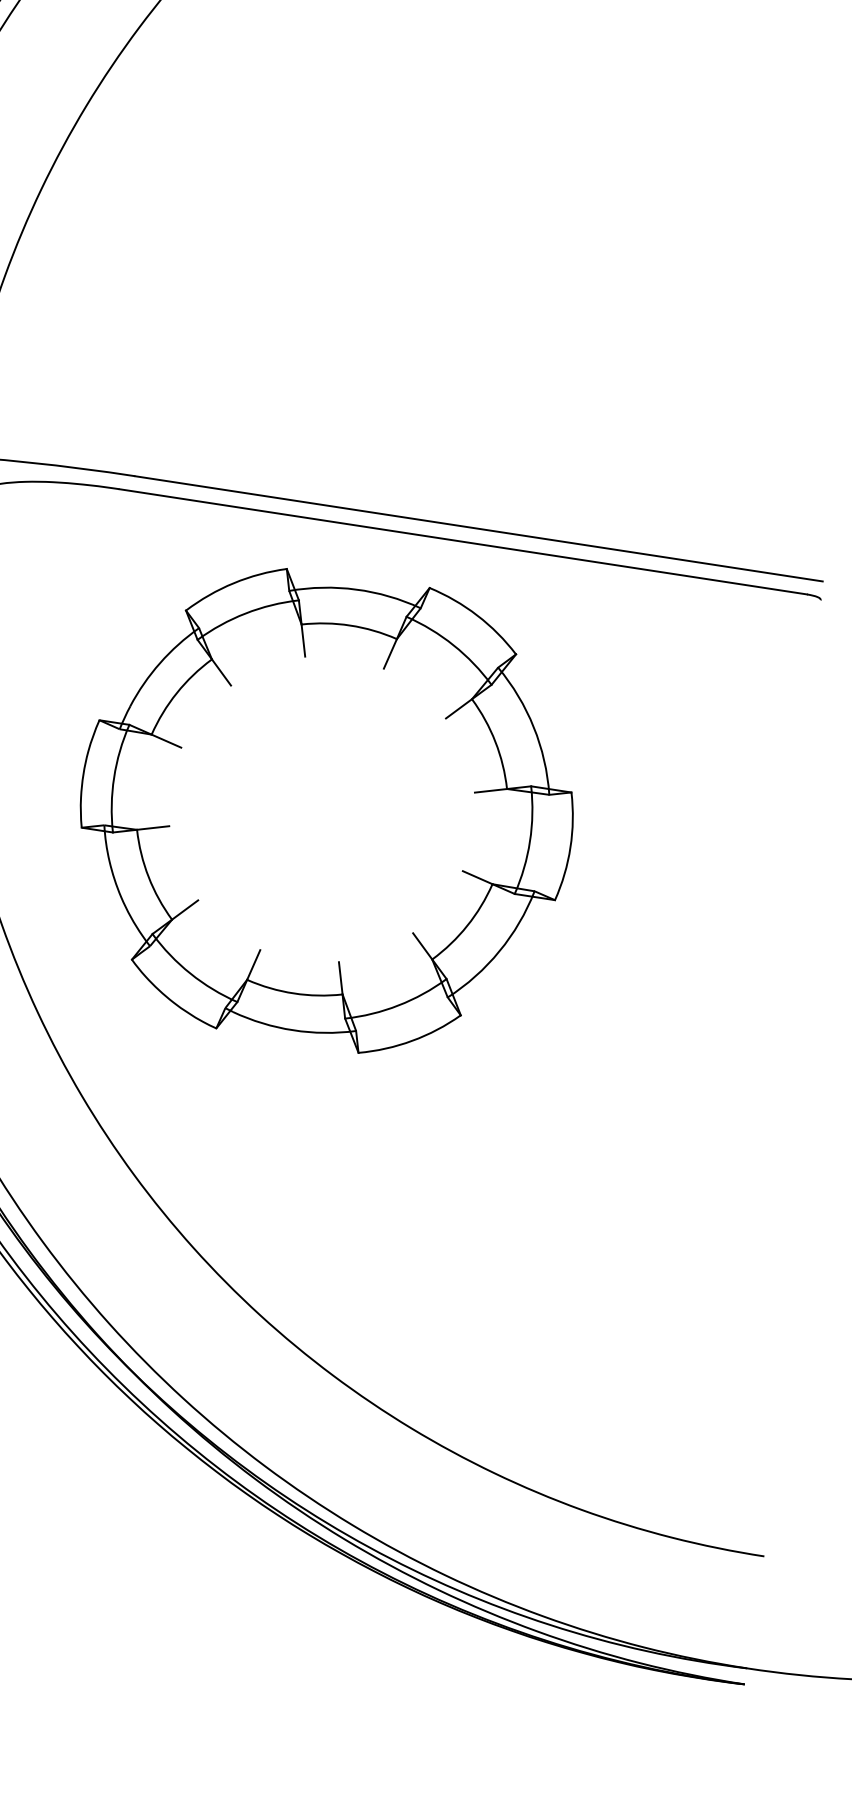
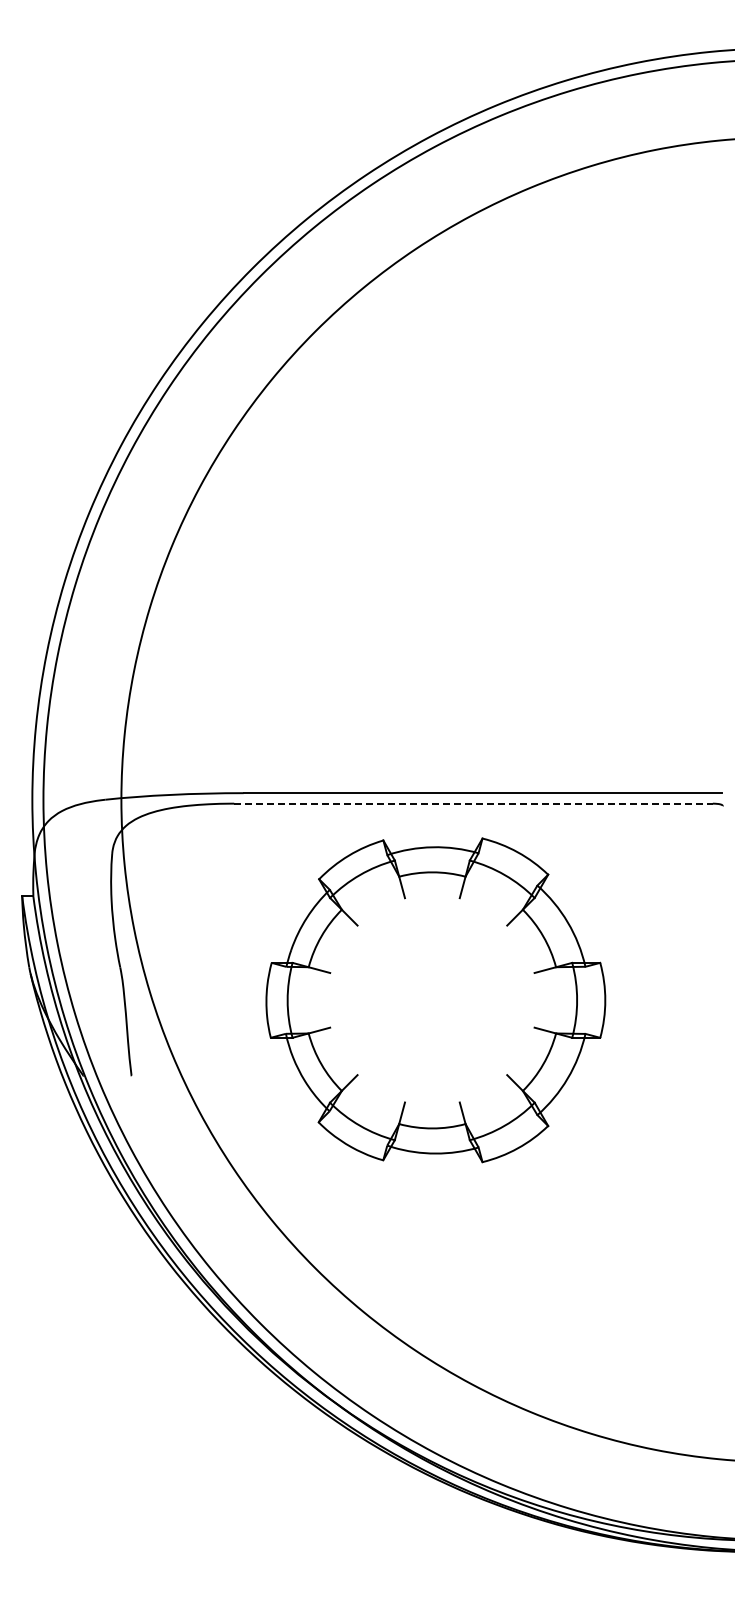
line: (464, 541) -> (474, 803), solid -> dashed
part: (326, 810) -> (435, 1000), moved

